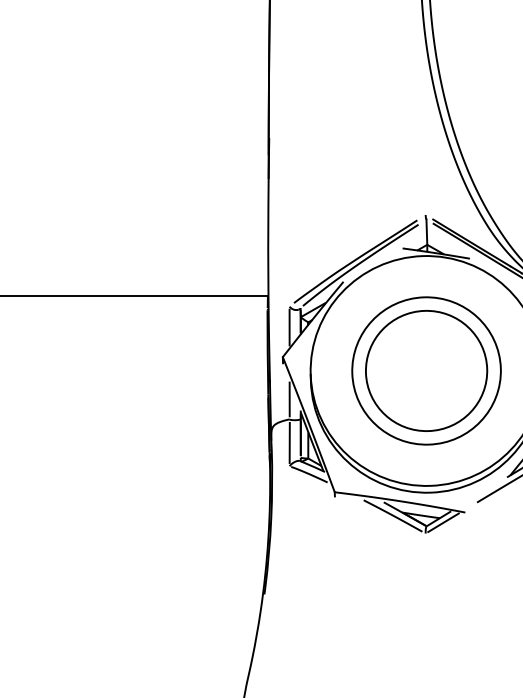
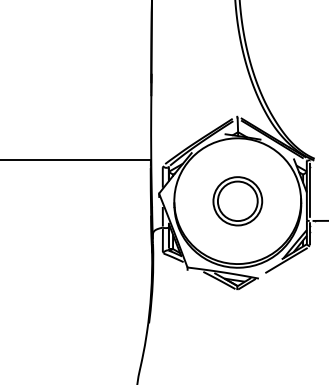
part: (426, 371) -> (237, 201), size x0.6

